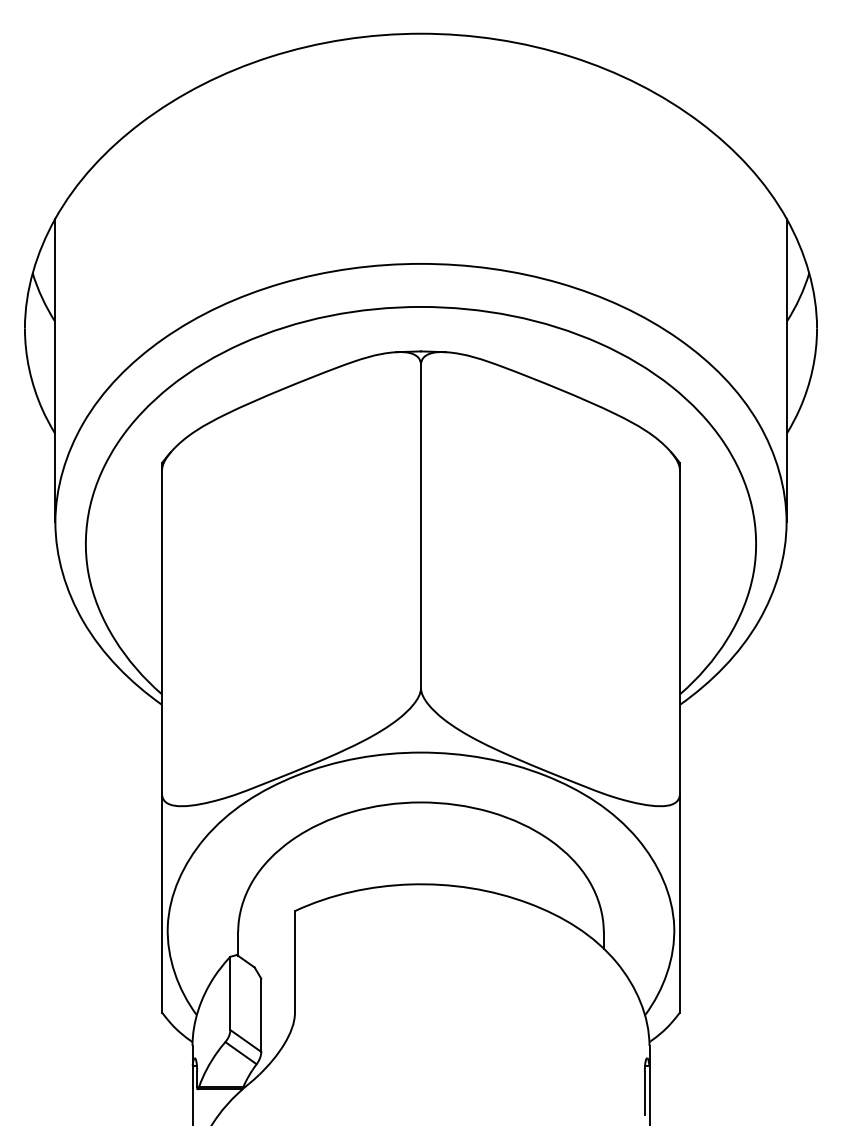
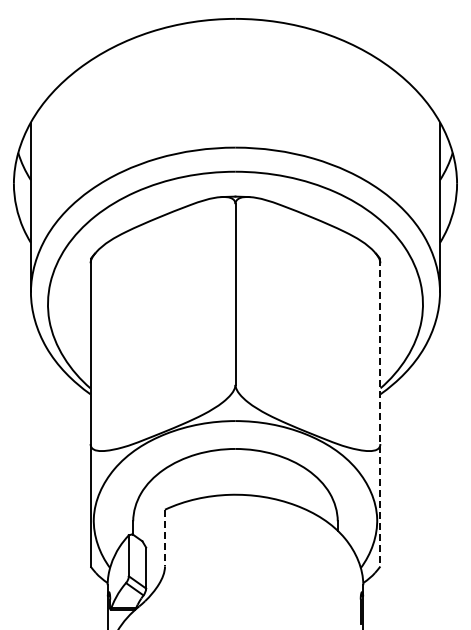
line: (680, 737) -> (380, 412), solid -> dashed
line: (295, 962) -> (165, 538), solid -> dashed

